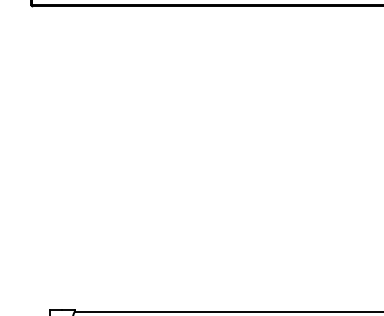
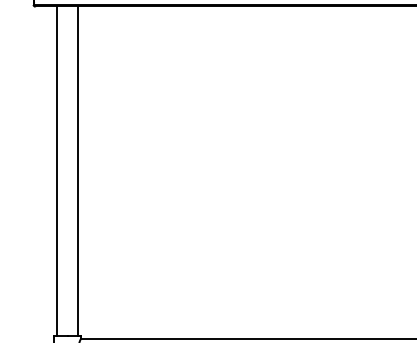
line: (53, 158) -> (57, 171), added
line: (72, 158) -> (78, 171), added

